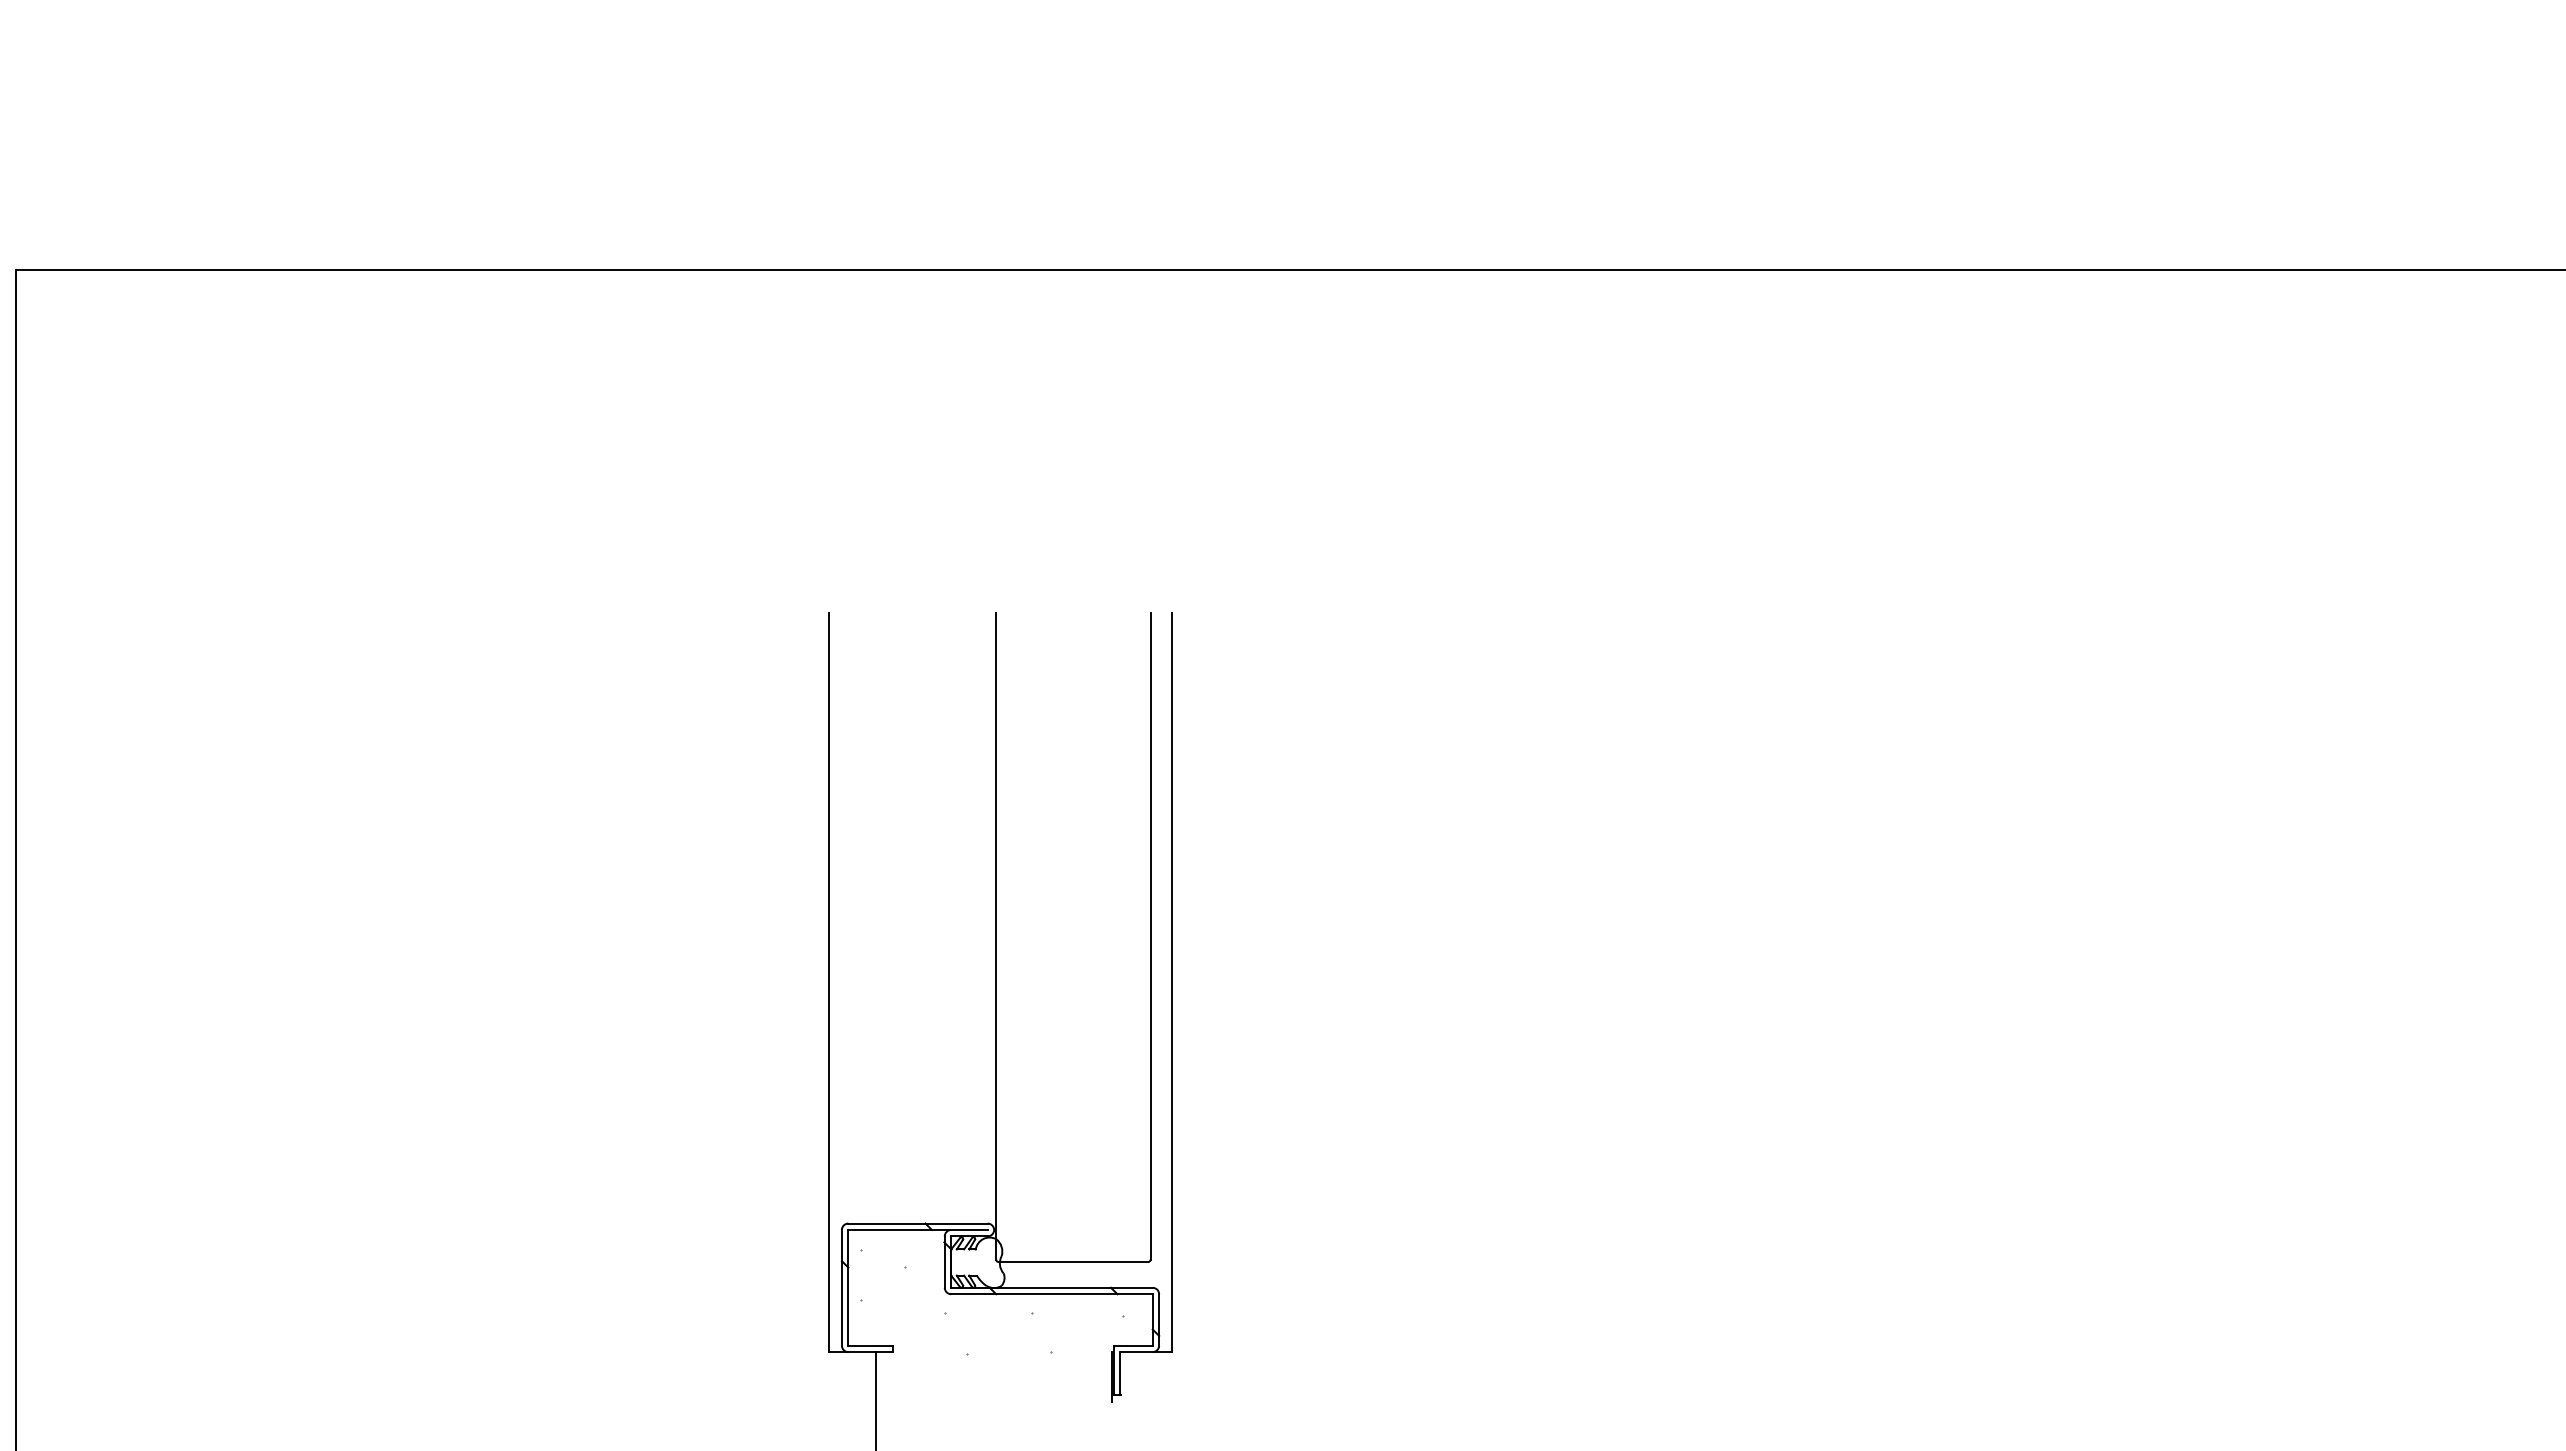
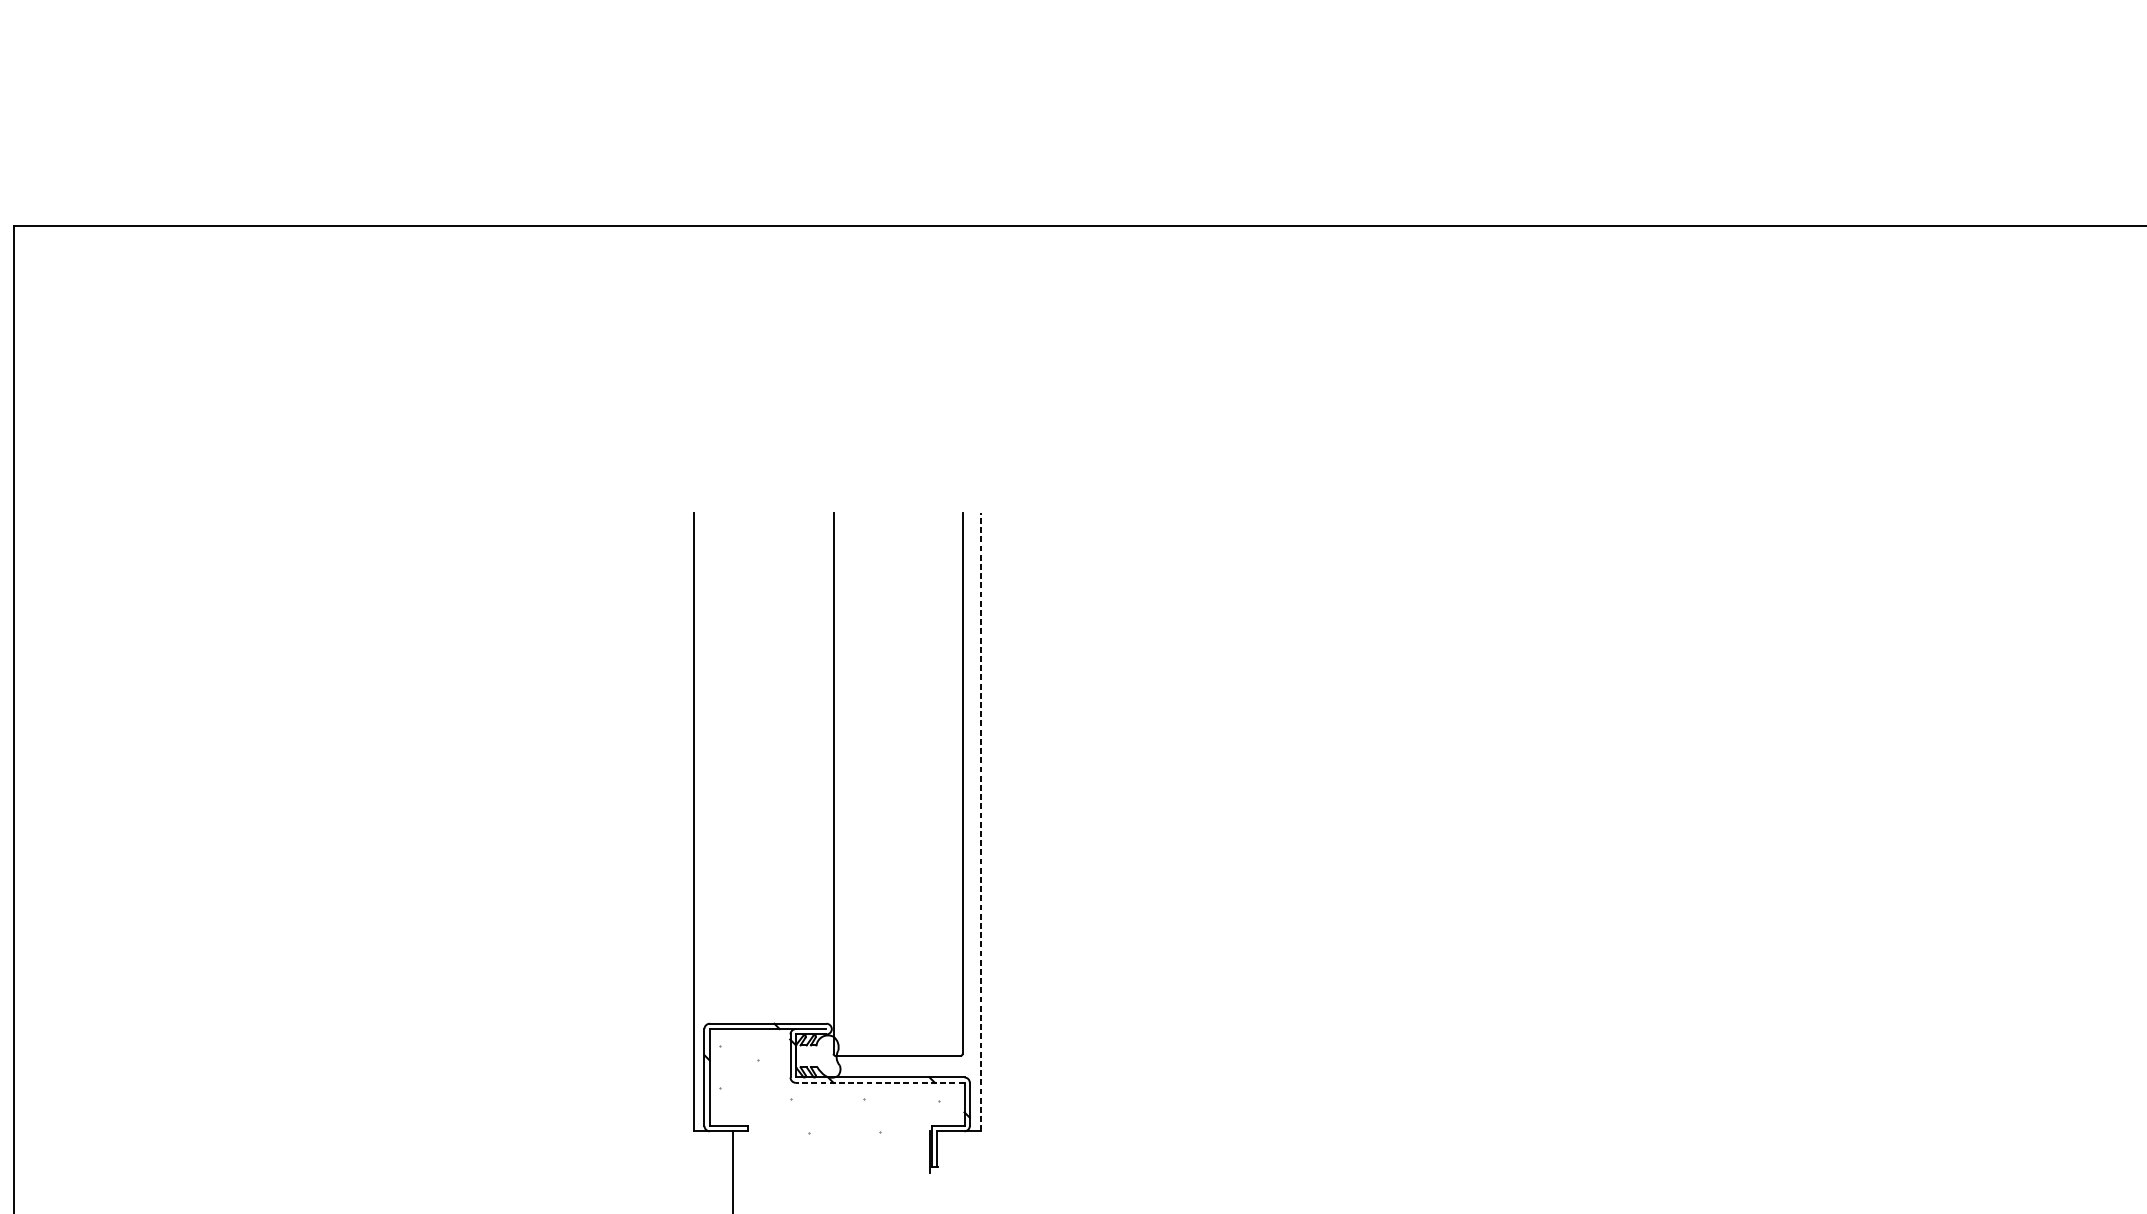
line: (1171, 982) -> (980, 822), solid -> dashed
line: (1051, 1294) -> (879, 1083), solid -> dashed

